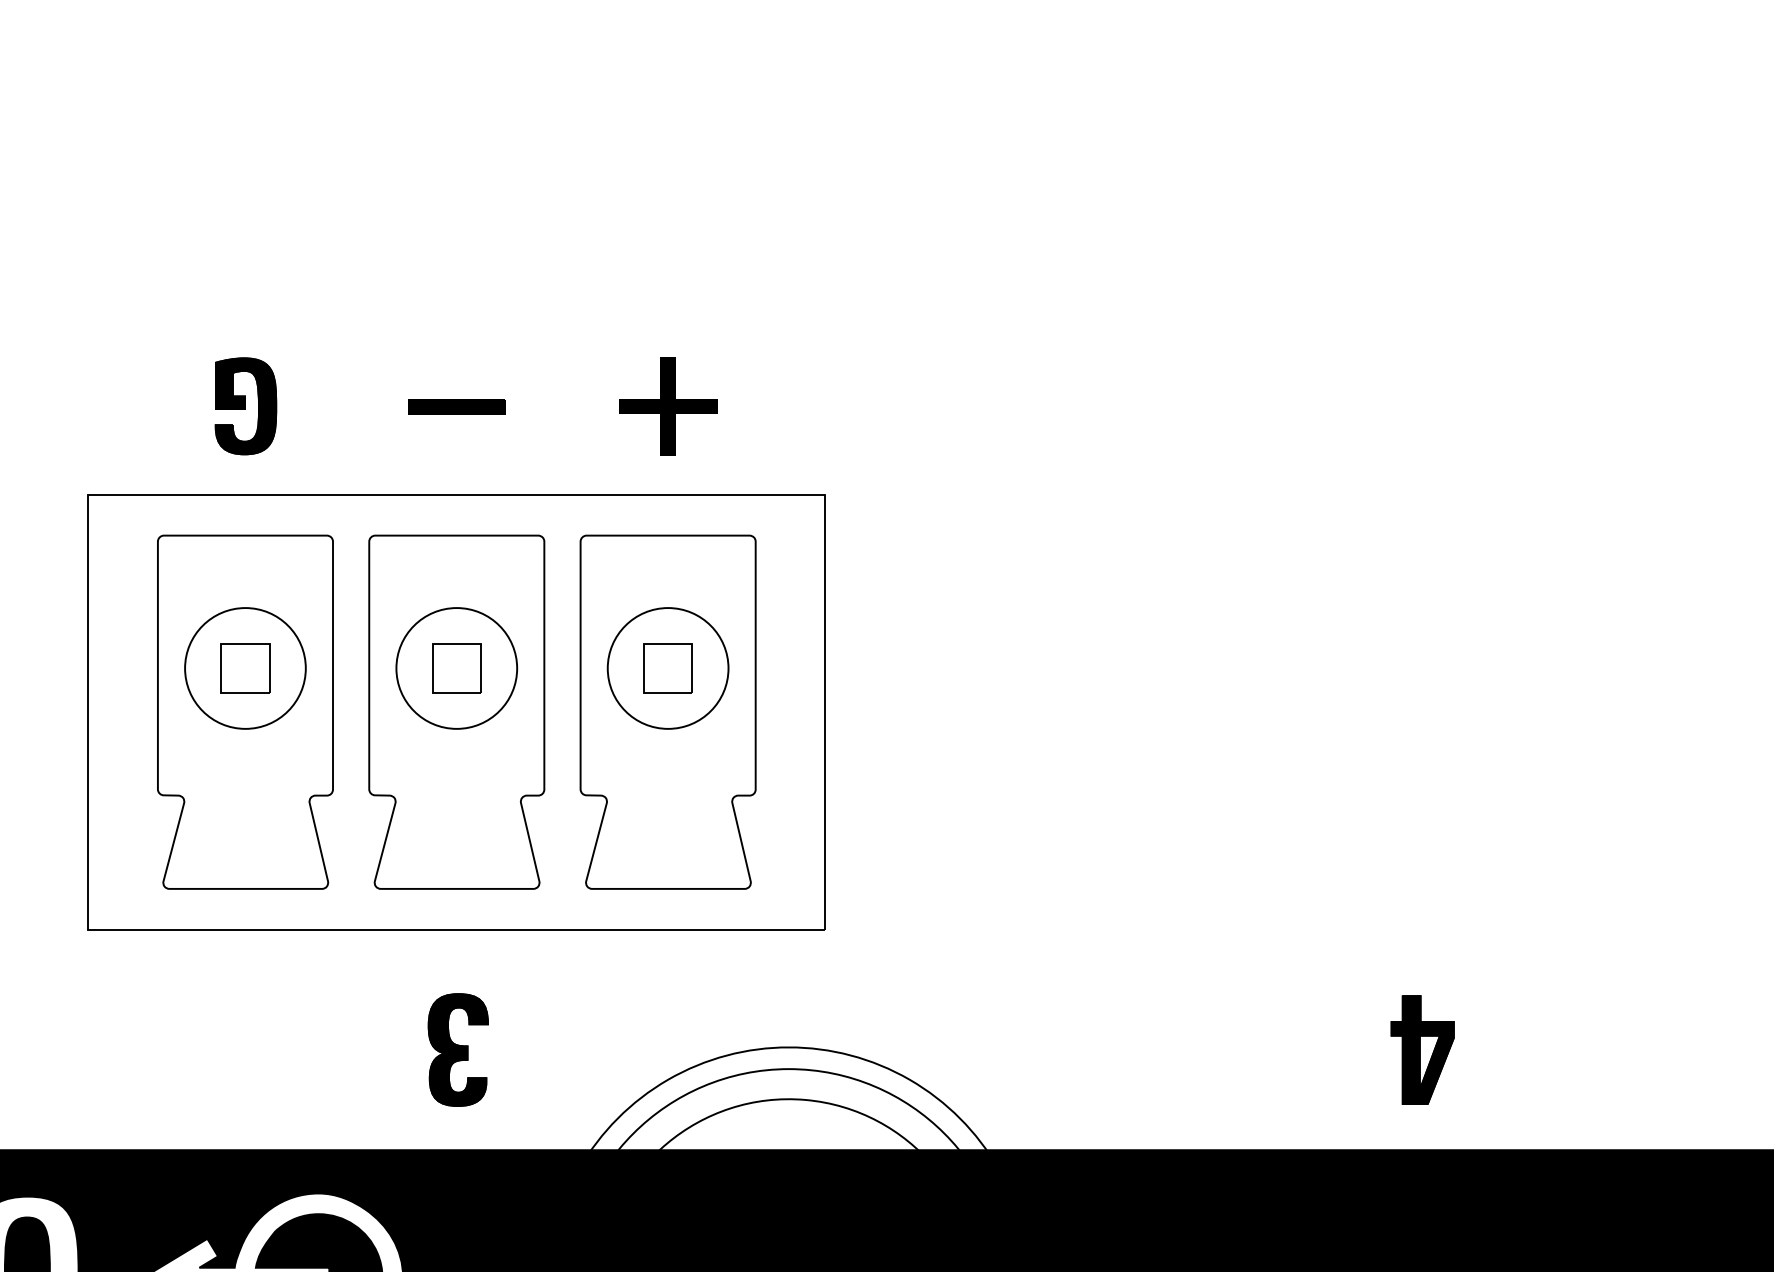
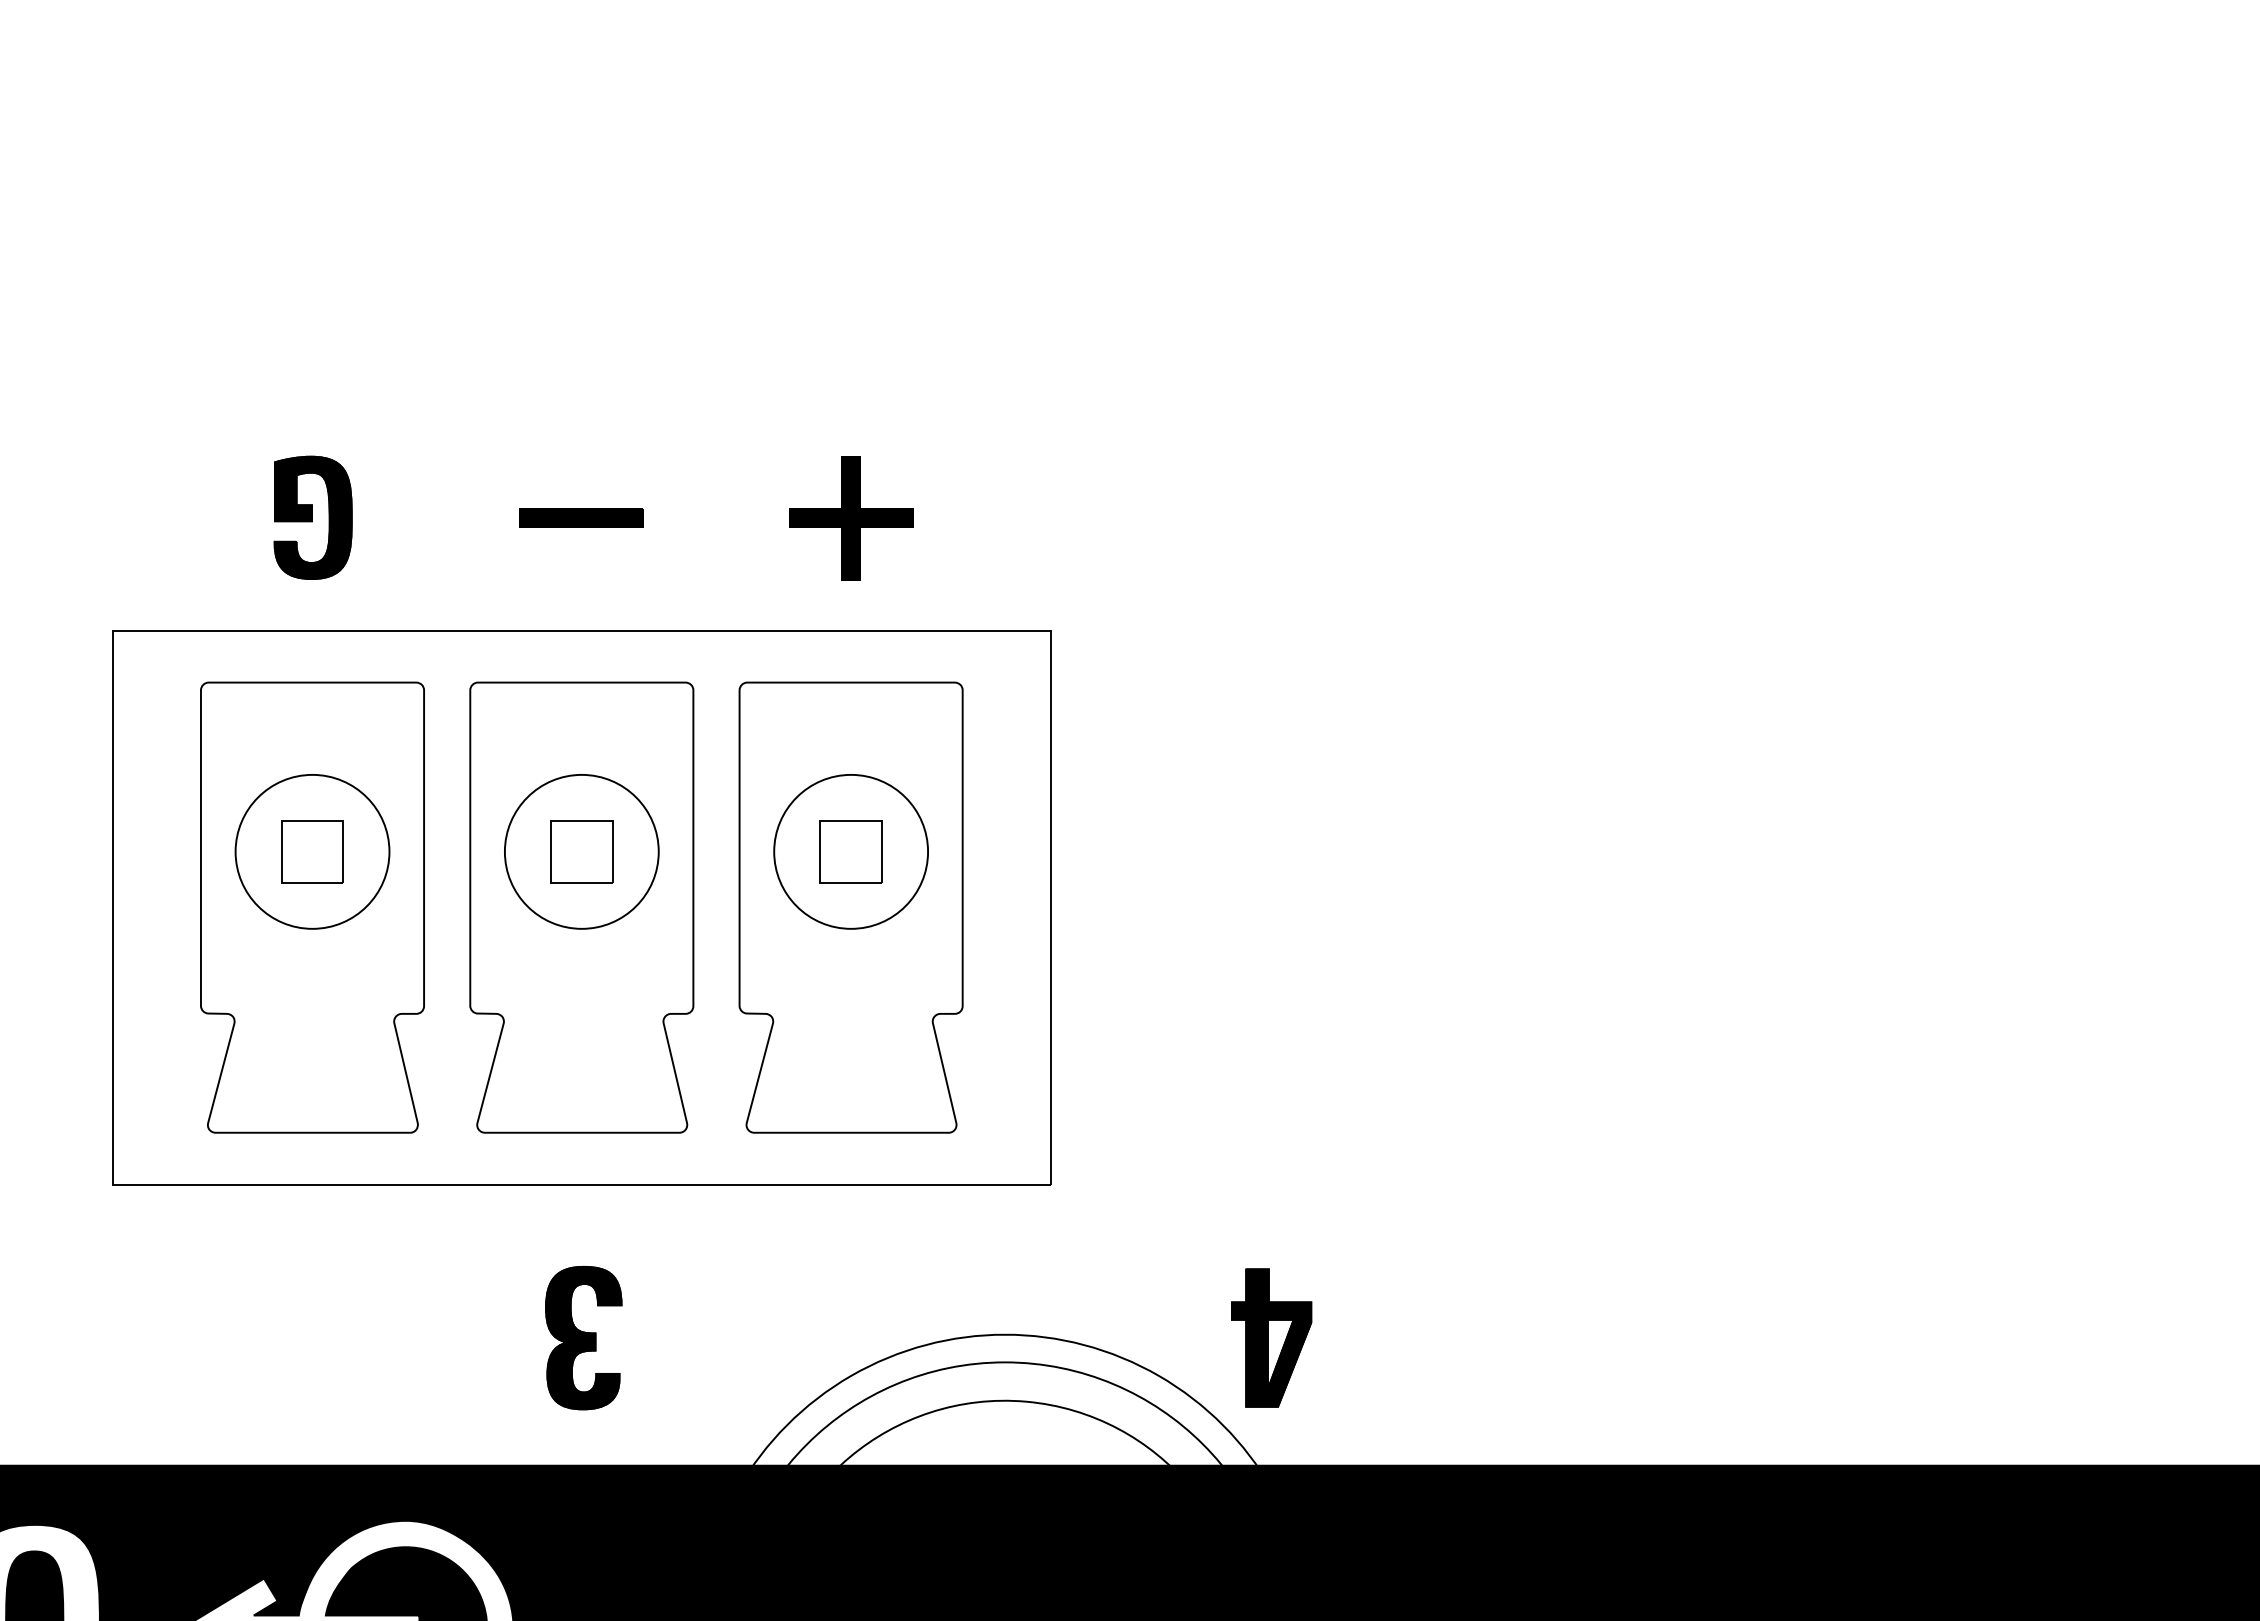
part: (1422, 1049) -> (1271, 1337), moved

